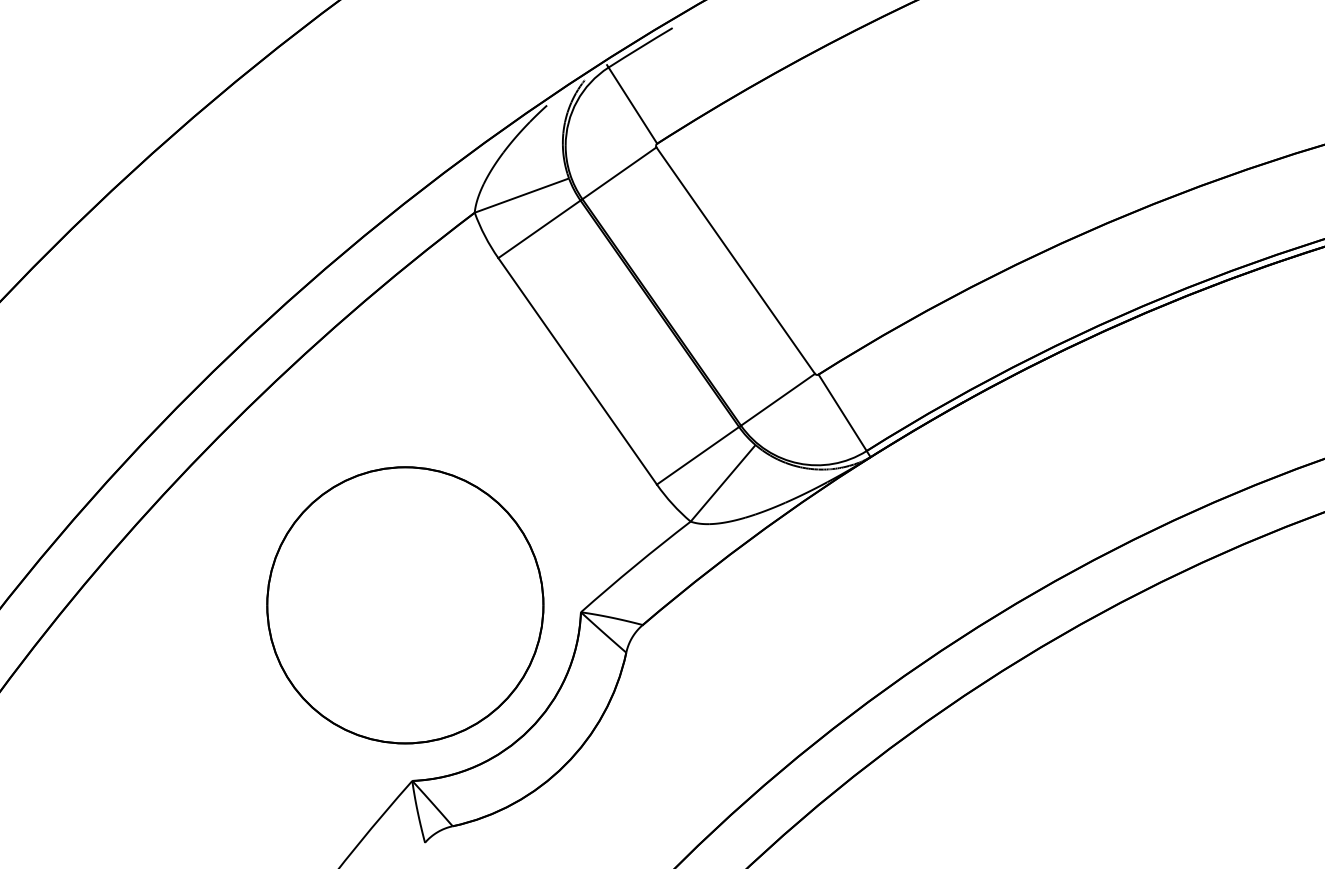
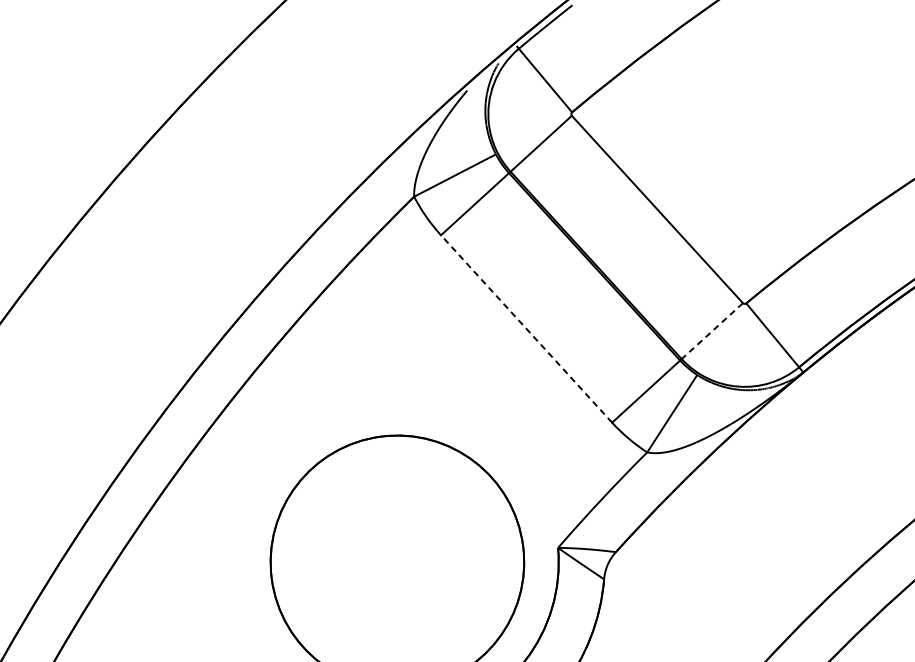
line: (577, 370) -> (526, 328), solid -> dashed
line: (777, 400) -> (711, 331), solid -> dashed

